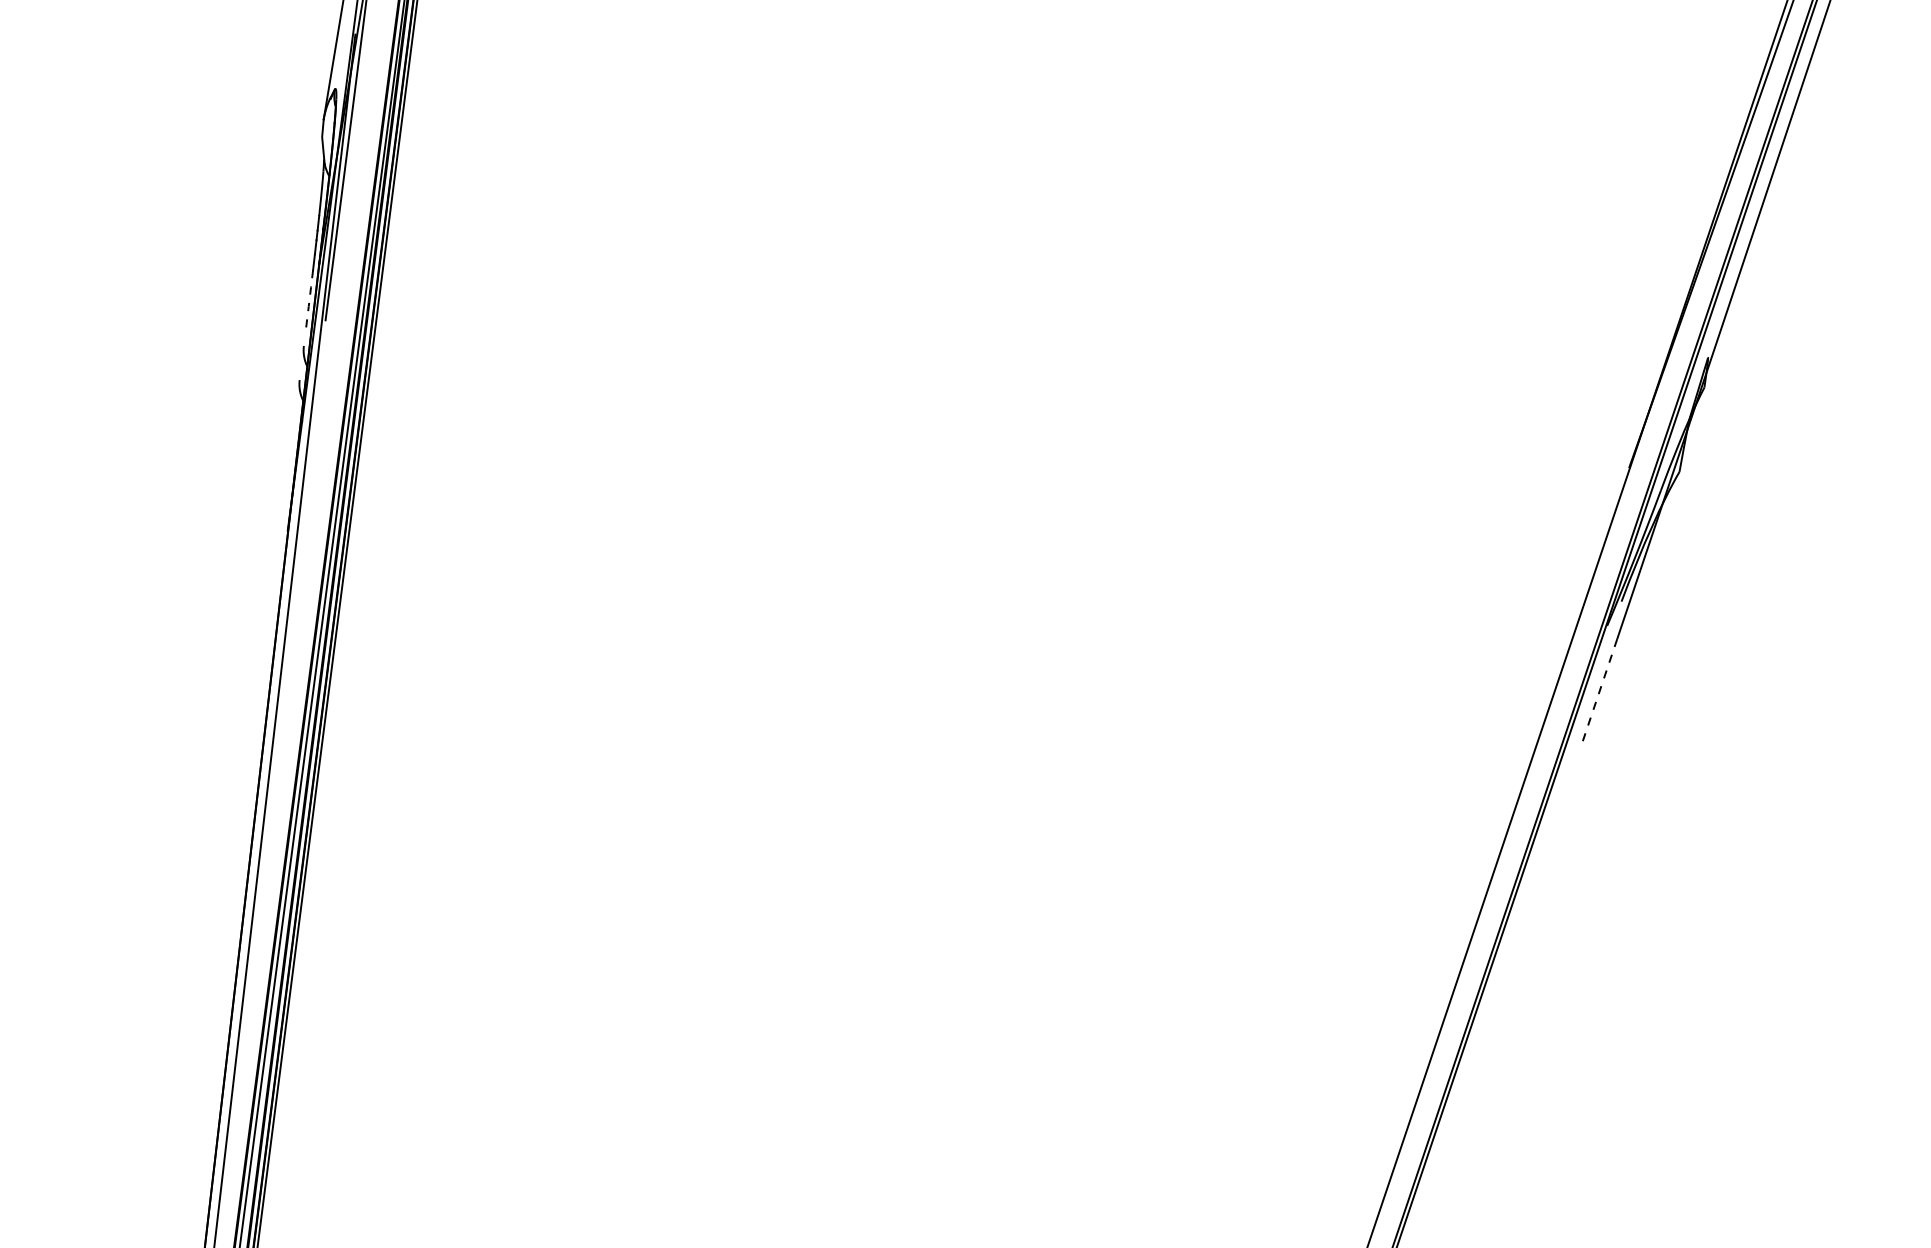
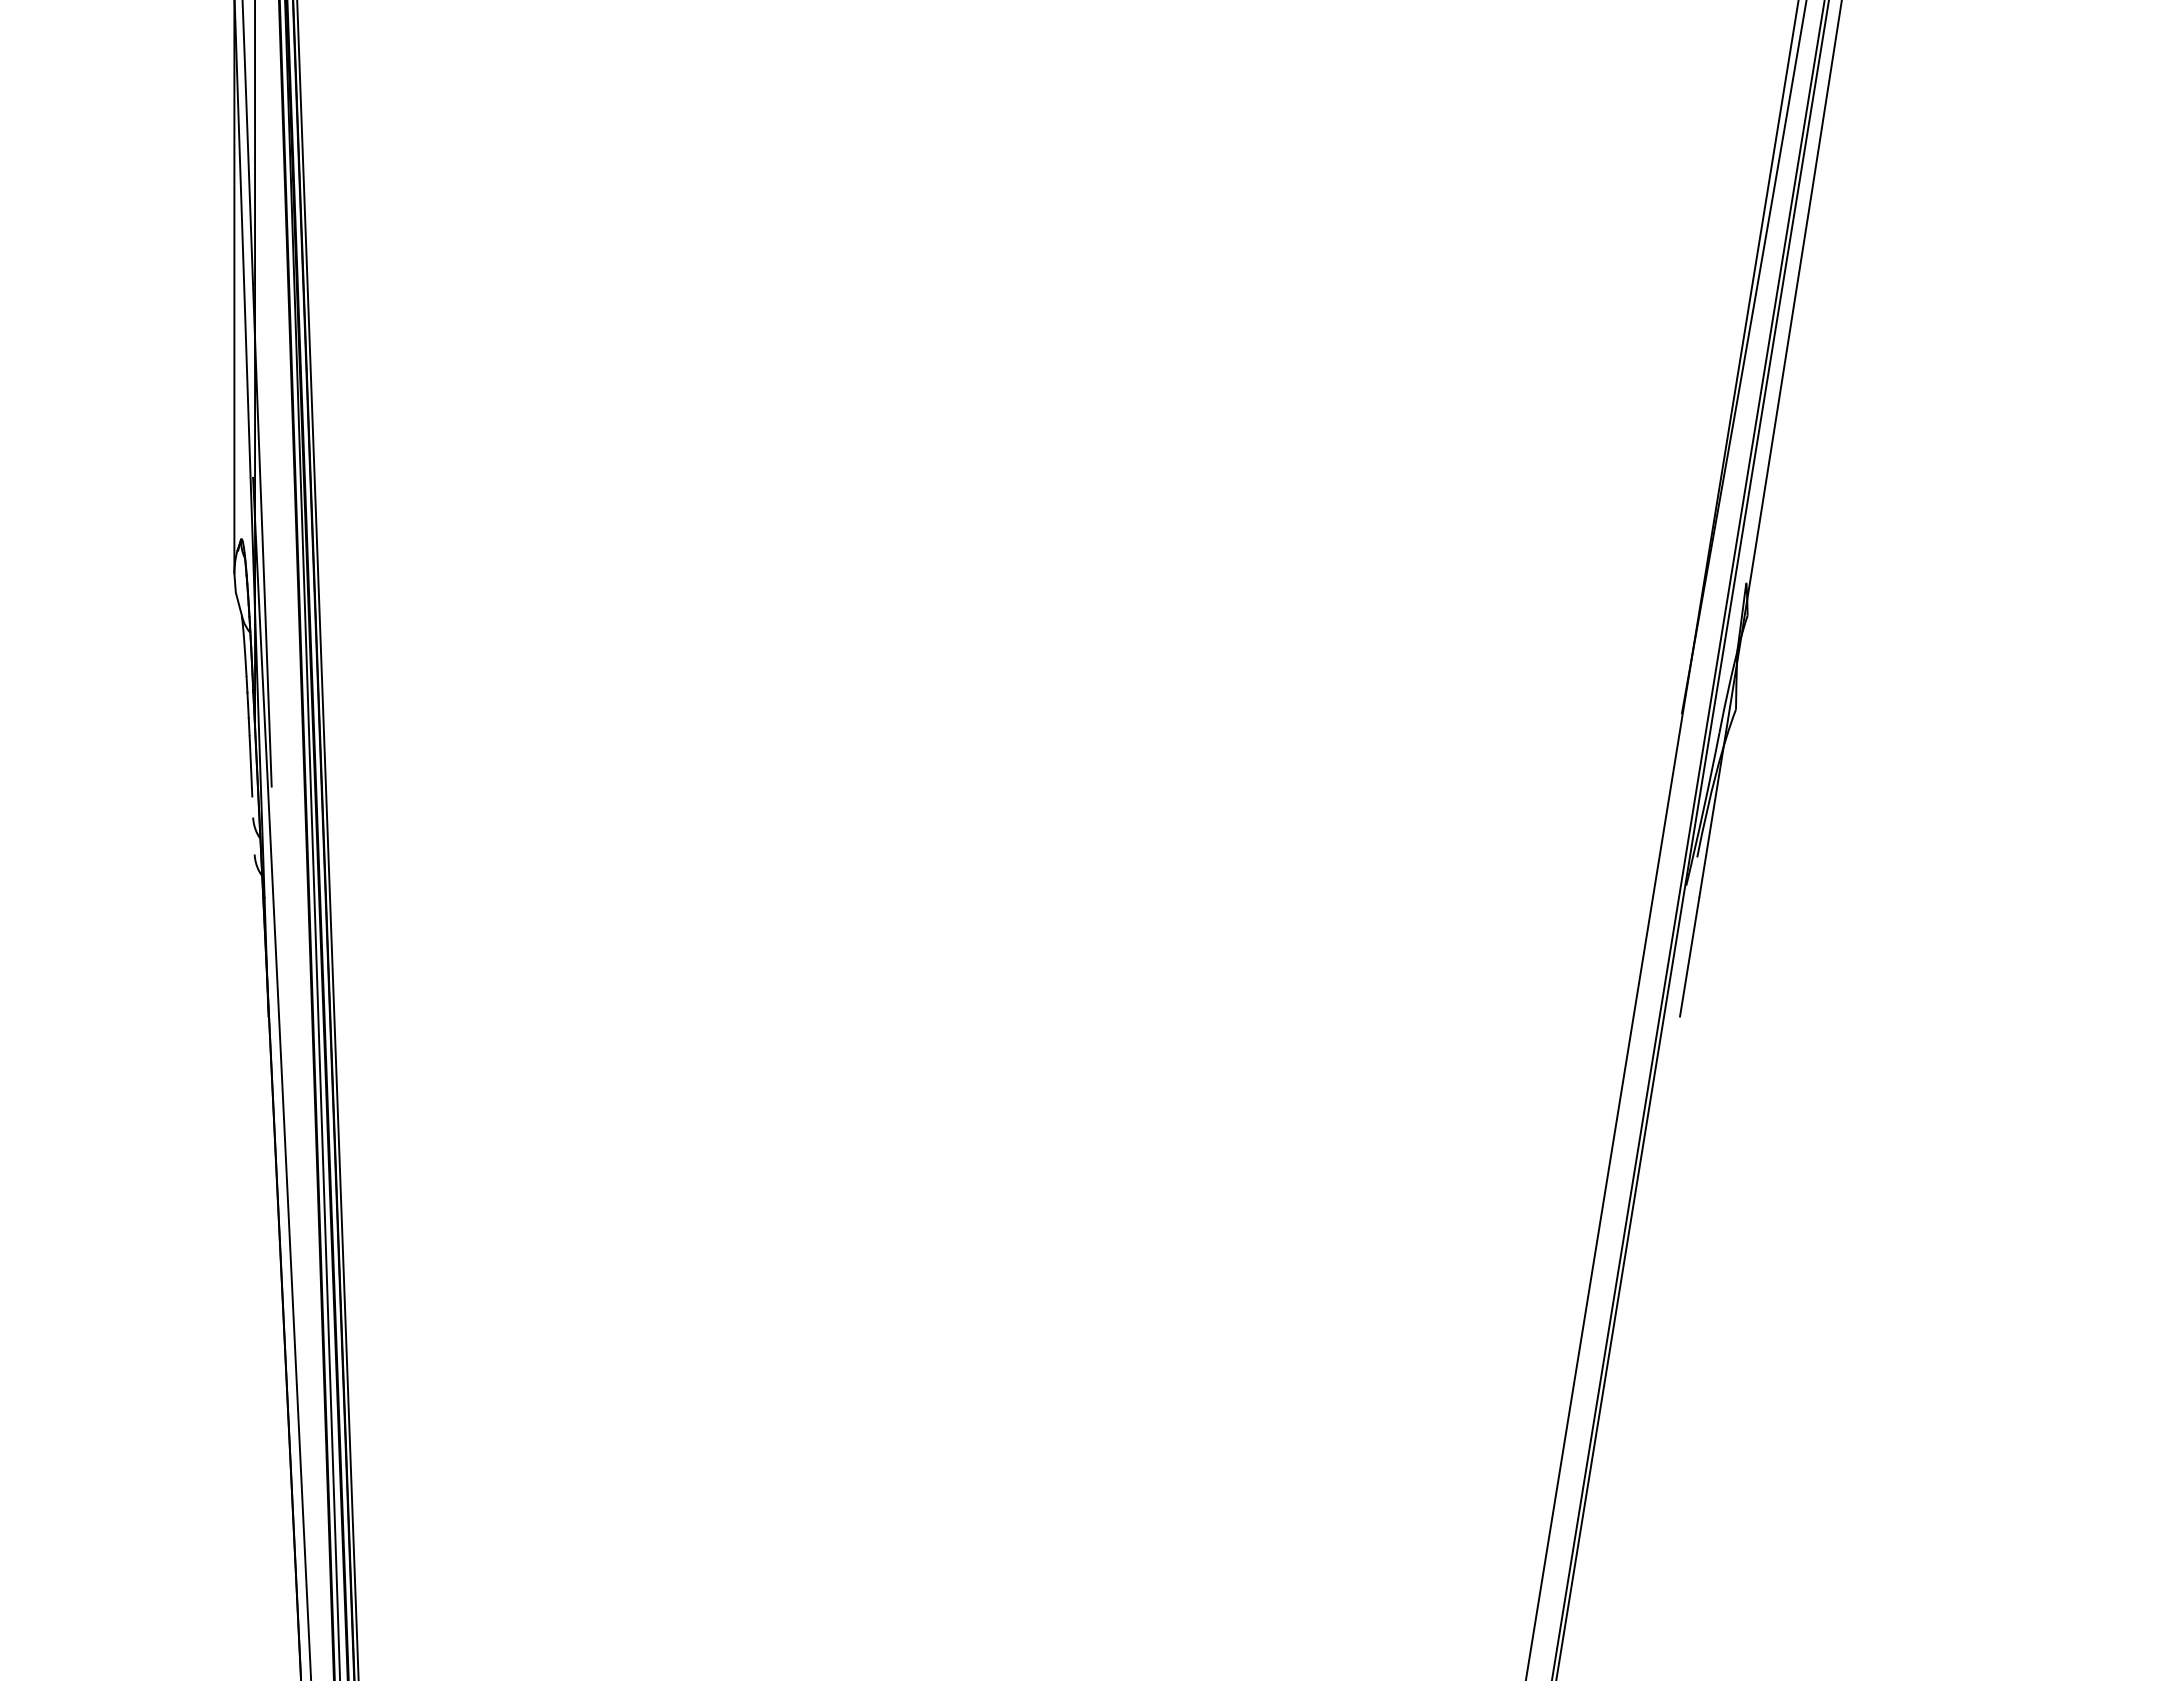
line: (310, 298) -> (251, 766), dashed -> solid
line: (1599, 692) -> (1689, 957), dashed -> solid

